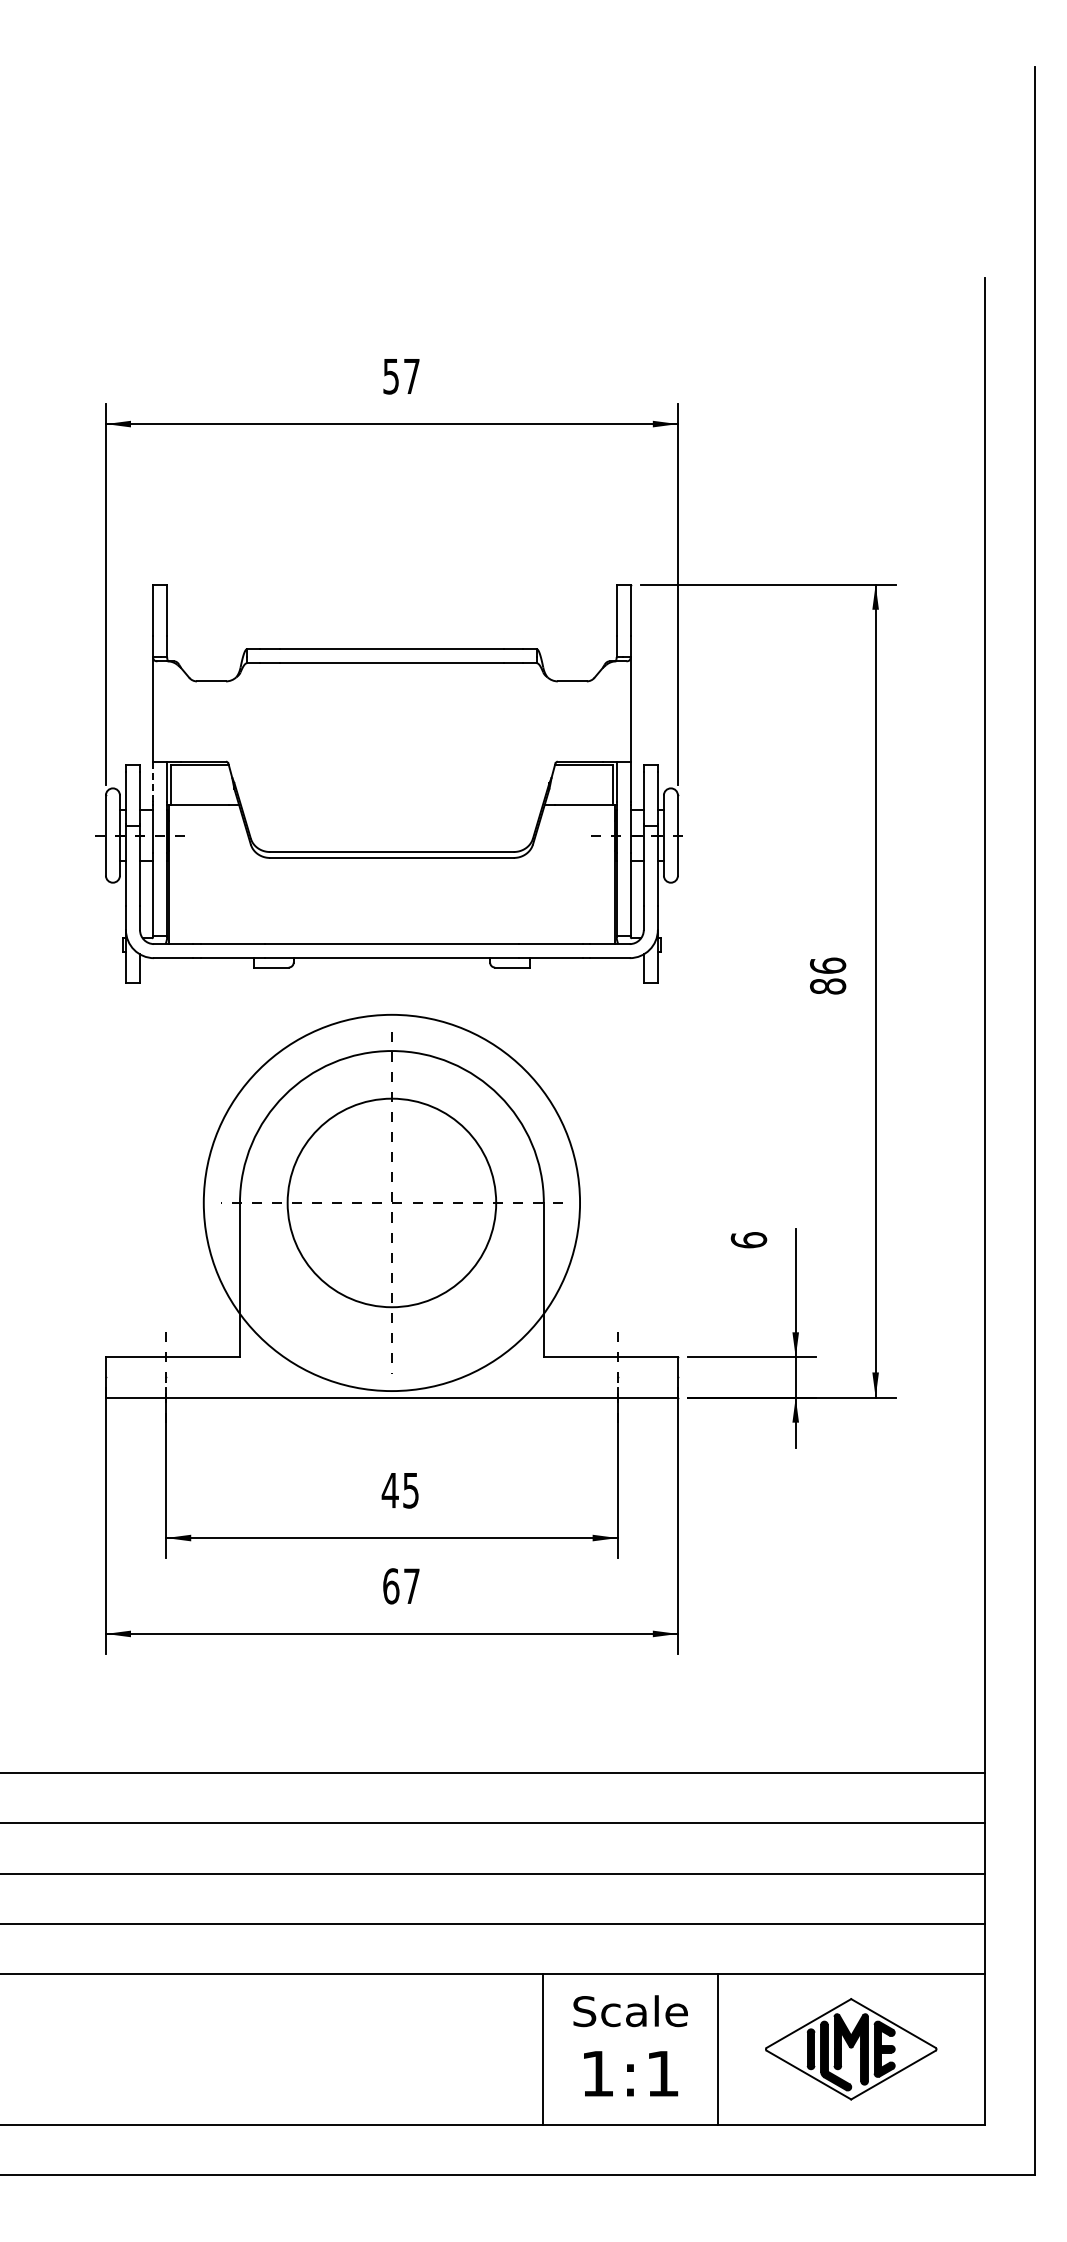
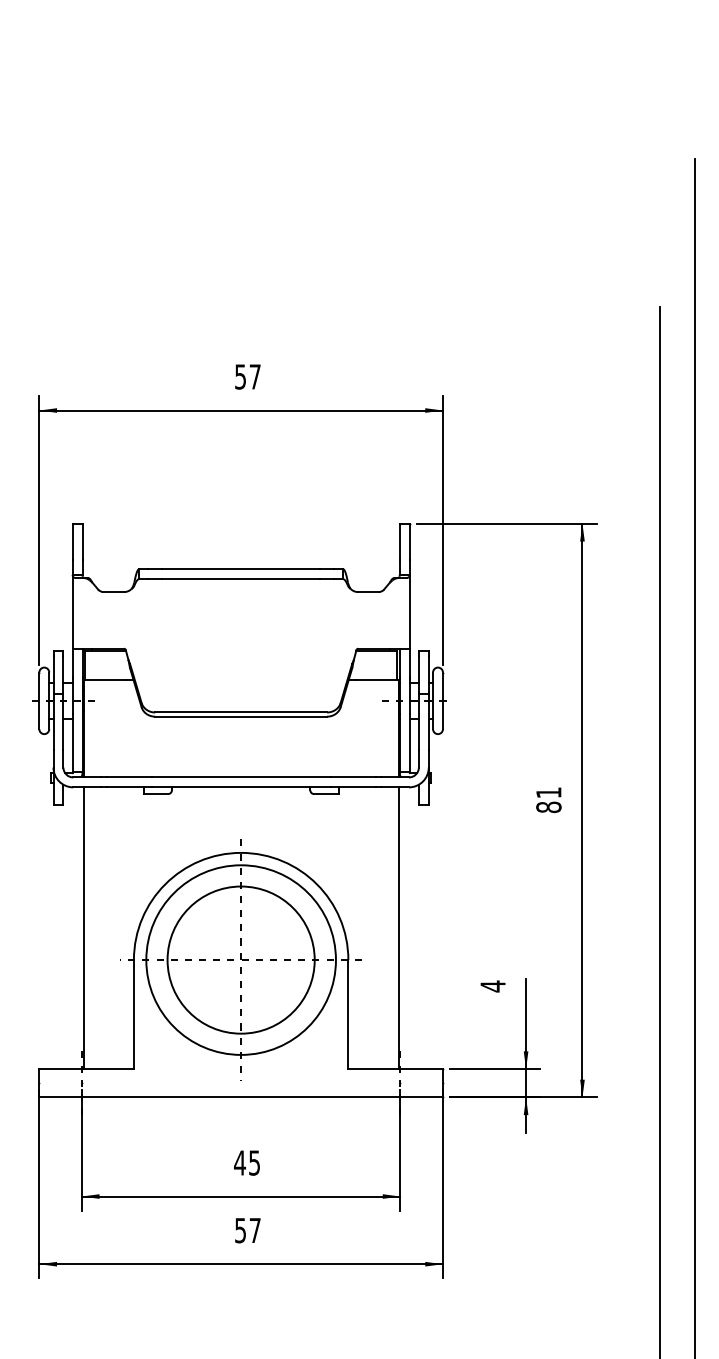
line: (153, 781) -> (72, 662), dashed -> solid
text: (828, 965) -> (549, 792), 86 -> 81
line: (168, 1157) -> (83, 928), added
line: (615, 1157) -> (398, 928), added
circle: (391, 1202) -> (240, 959), size x0.71
text: (748, 1239) -> (492, 985), 6 -> 4
text: (391, 1586) -> (240, 1230), 67 -> 57

